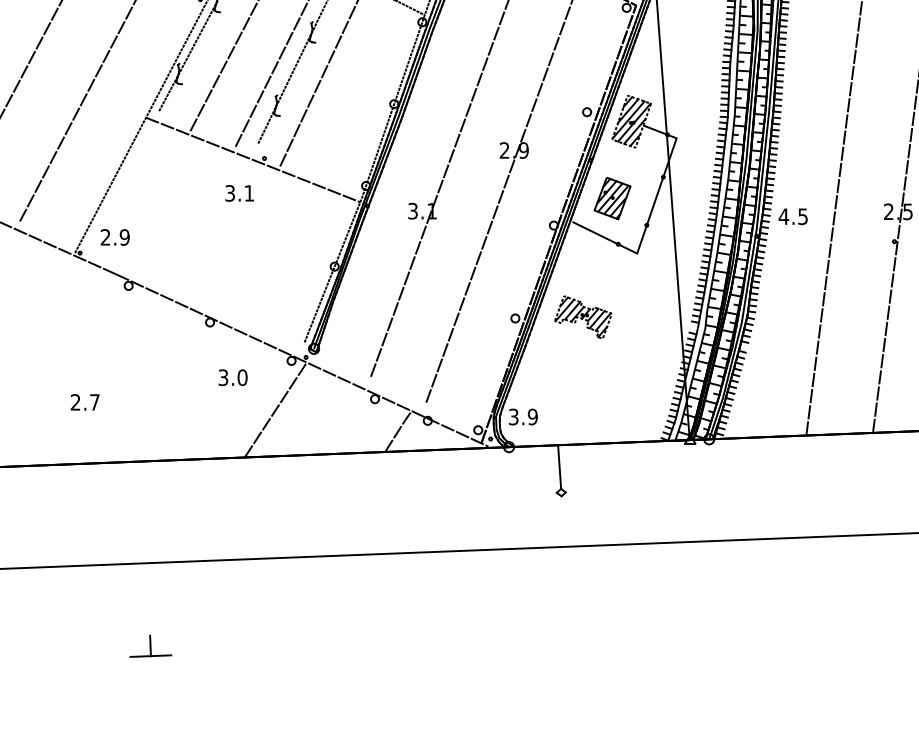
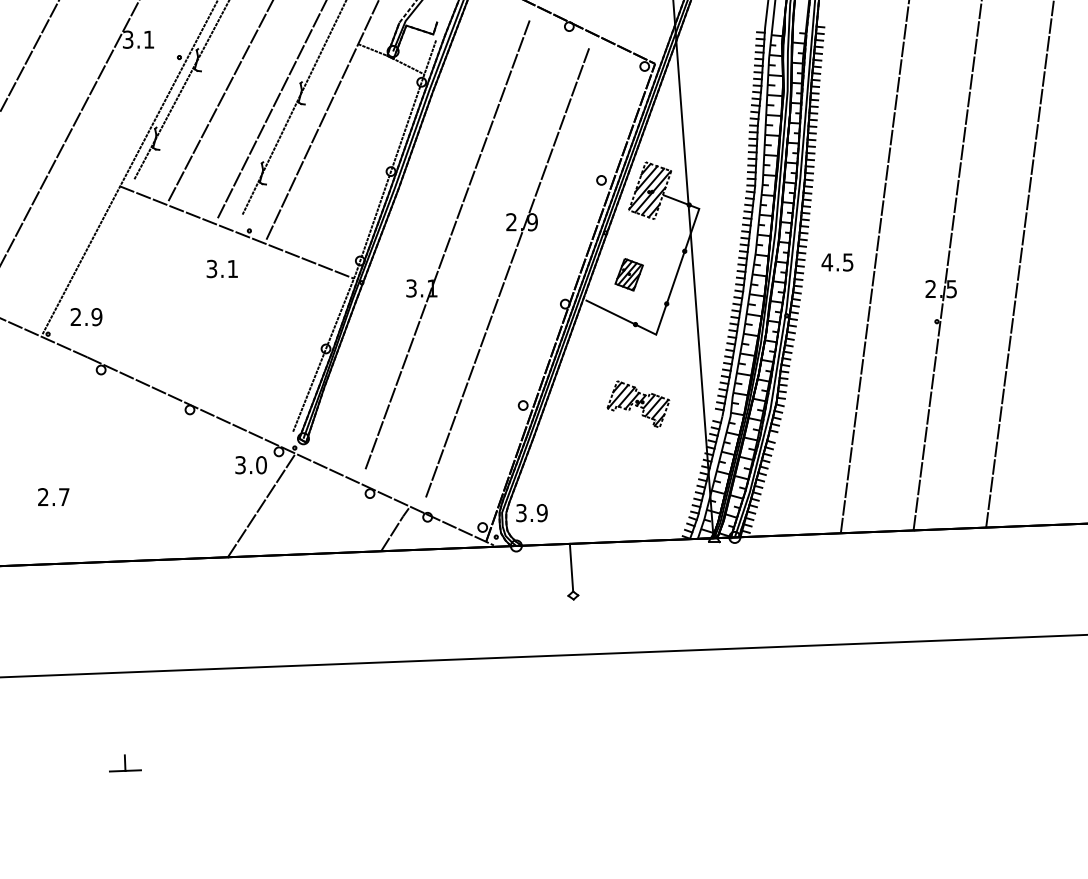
part: (611, 198) -> (628, 274), size x0.7
text: (793, 216) -> (837, 262), moved
part: (583, 316) -> (638, 403), moved
text: (232, 378) -> (250, 465), moved
part: (150, 646) -> (125, 763), size x0.7

